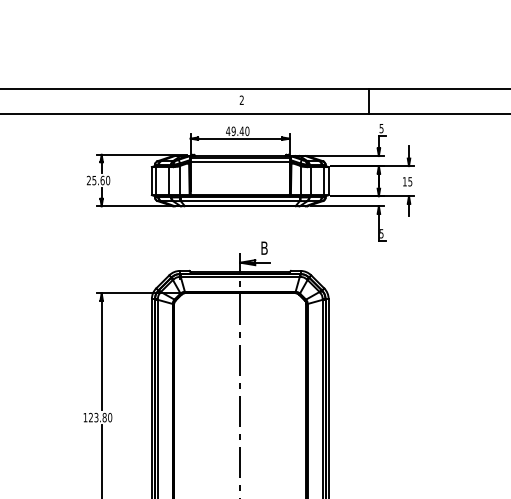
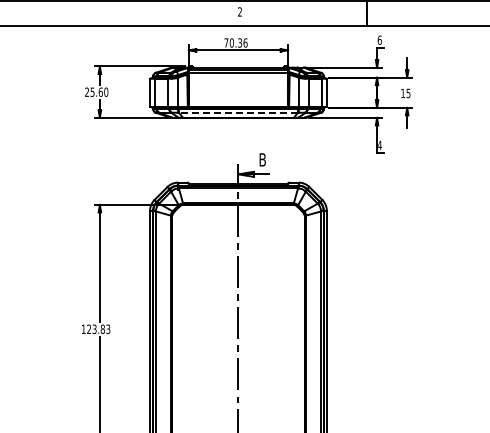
text: (381, 128) -> (379, 40), 5 -> 6
text: (237, 131) -> (235, 43), 49.40 -> 70.36
line: (240, 201) -> (238, 113), solid -> dashed
text: (381, 233) -> (379, 145), 5 -> 4
text: (110, 417) -> (108, 329), 123.80 -> 123.83

